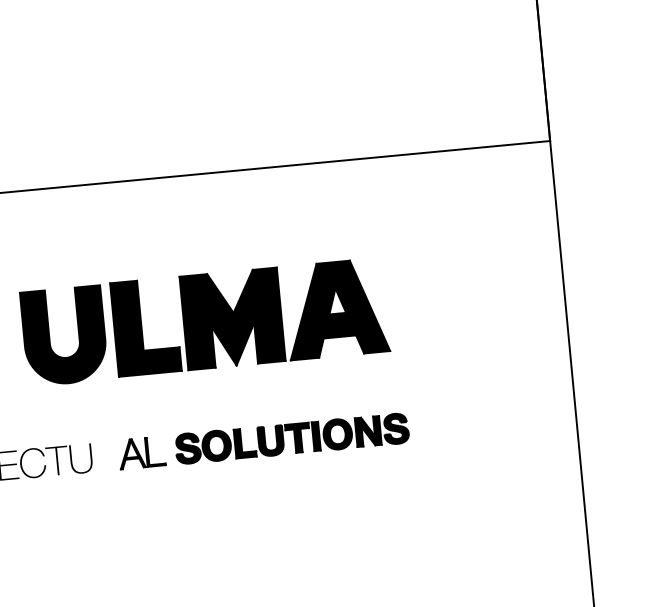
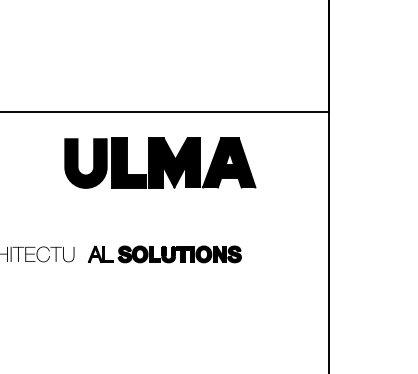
part: (205, 320) -> (160, 162), moved

